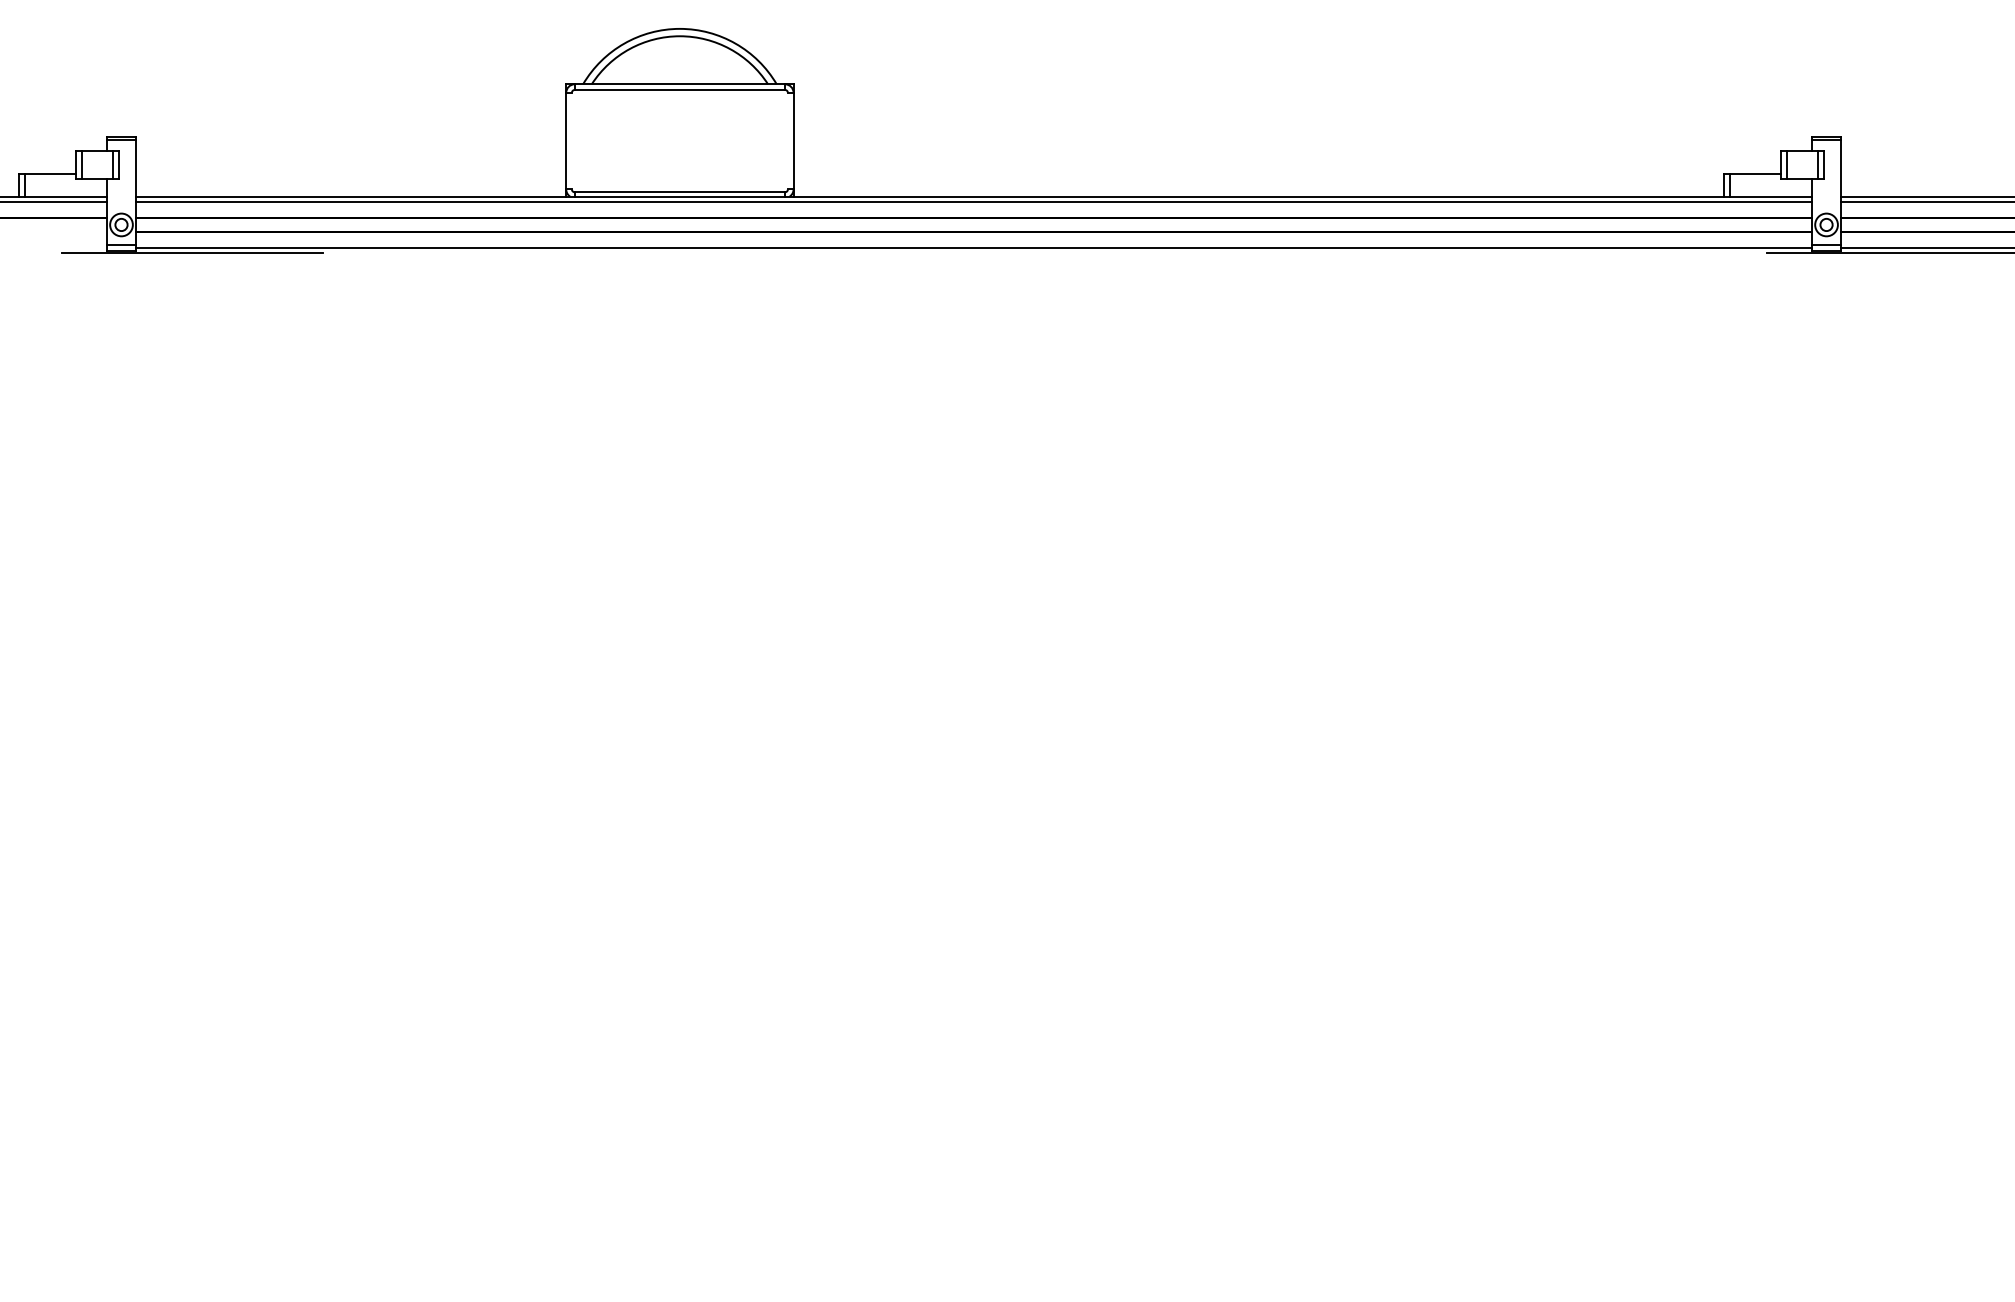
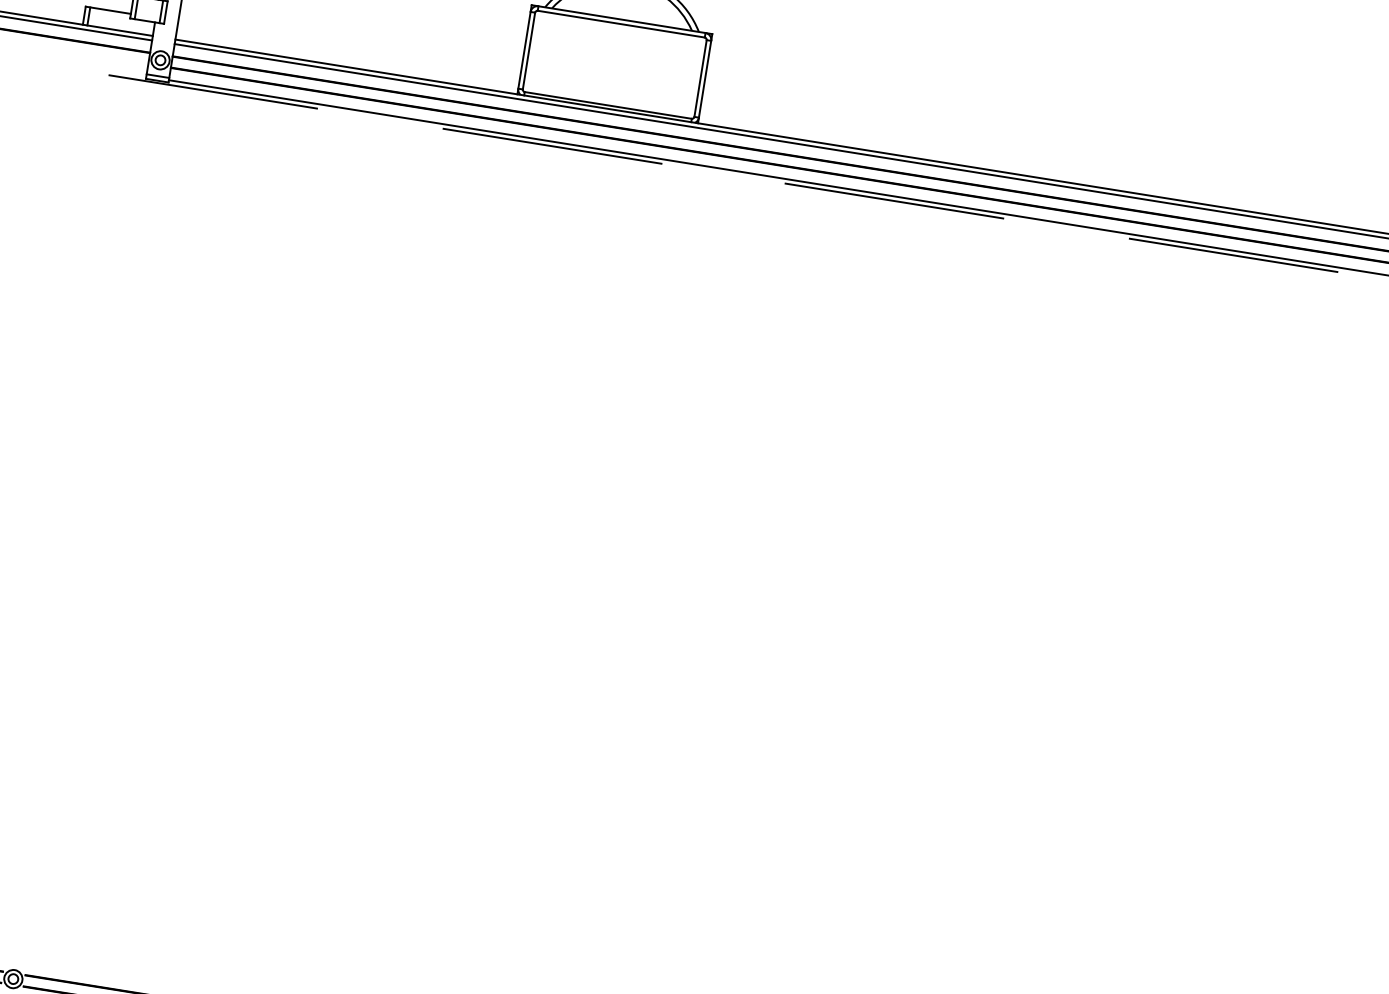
line: (571, 140) -> (528, 50), added
line: (787, 140) -> (700, 77), added
line: (619, 253) -> (552, 146), added
line: (1049, 253) -> (894, 201), added
line: (1476, 253) -> (1233, 255), added

